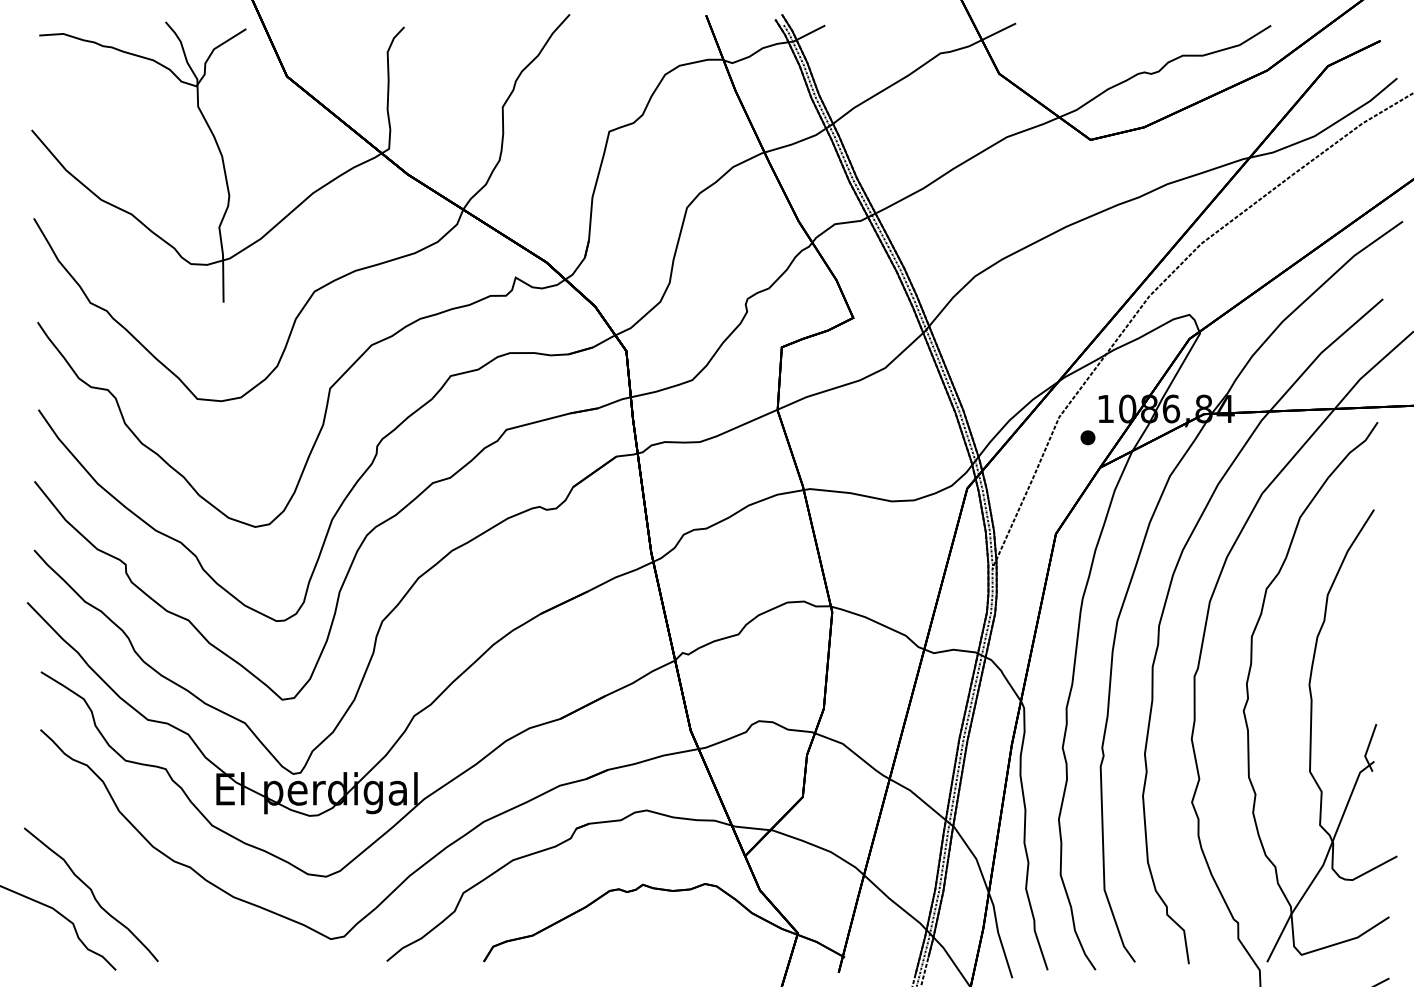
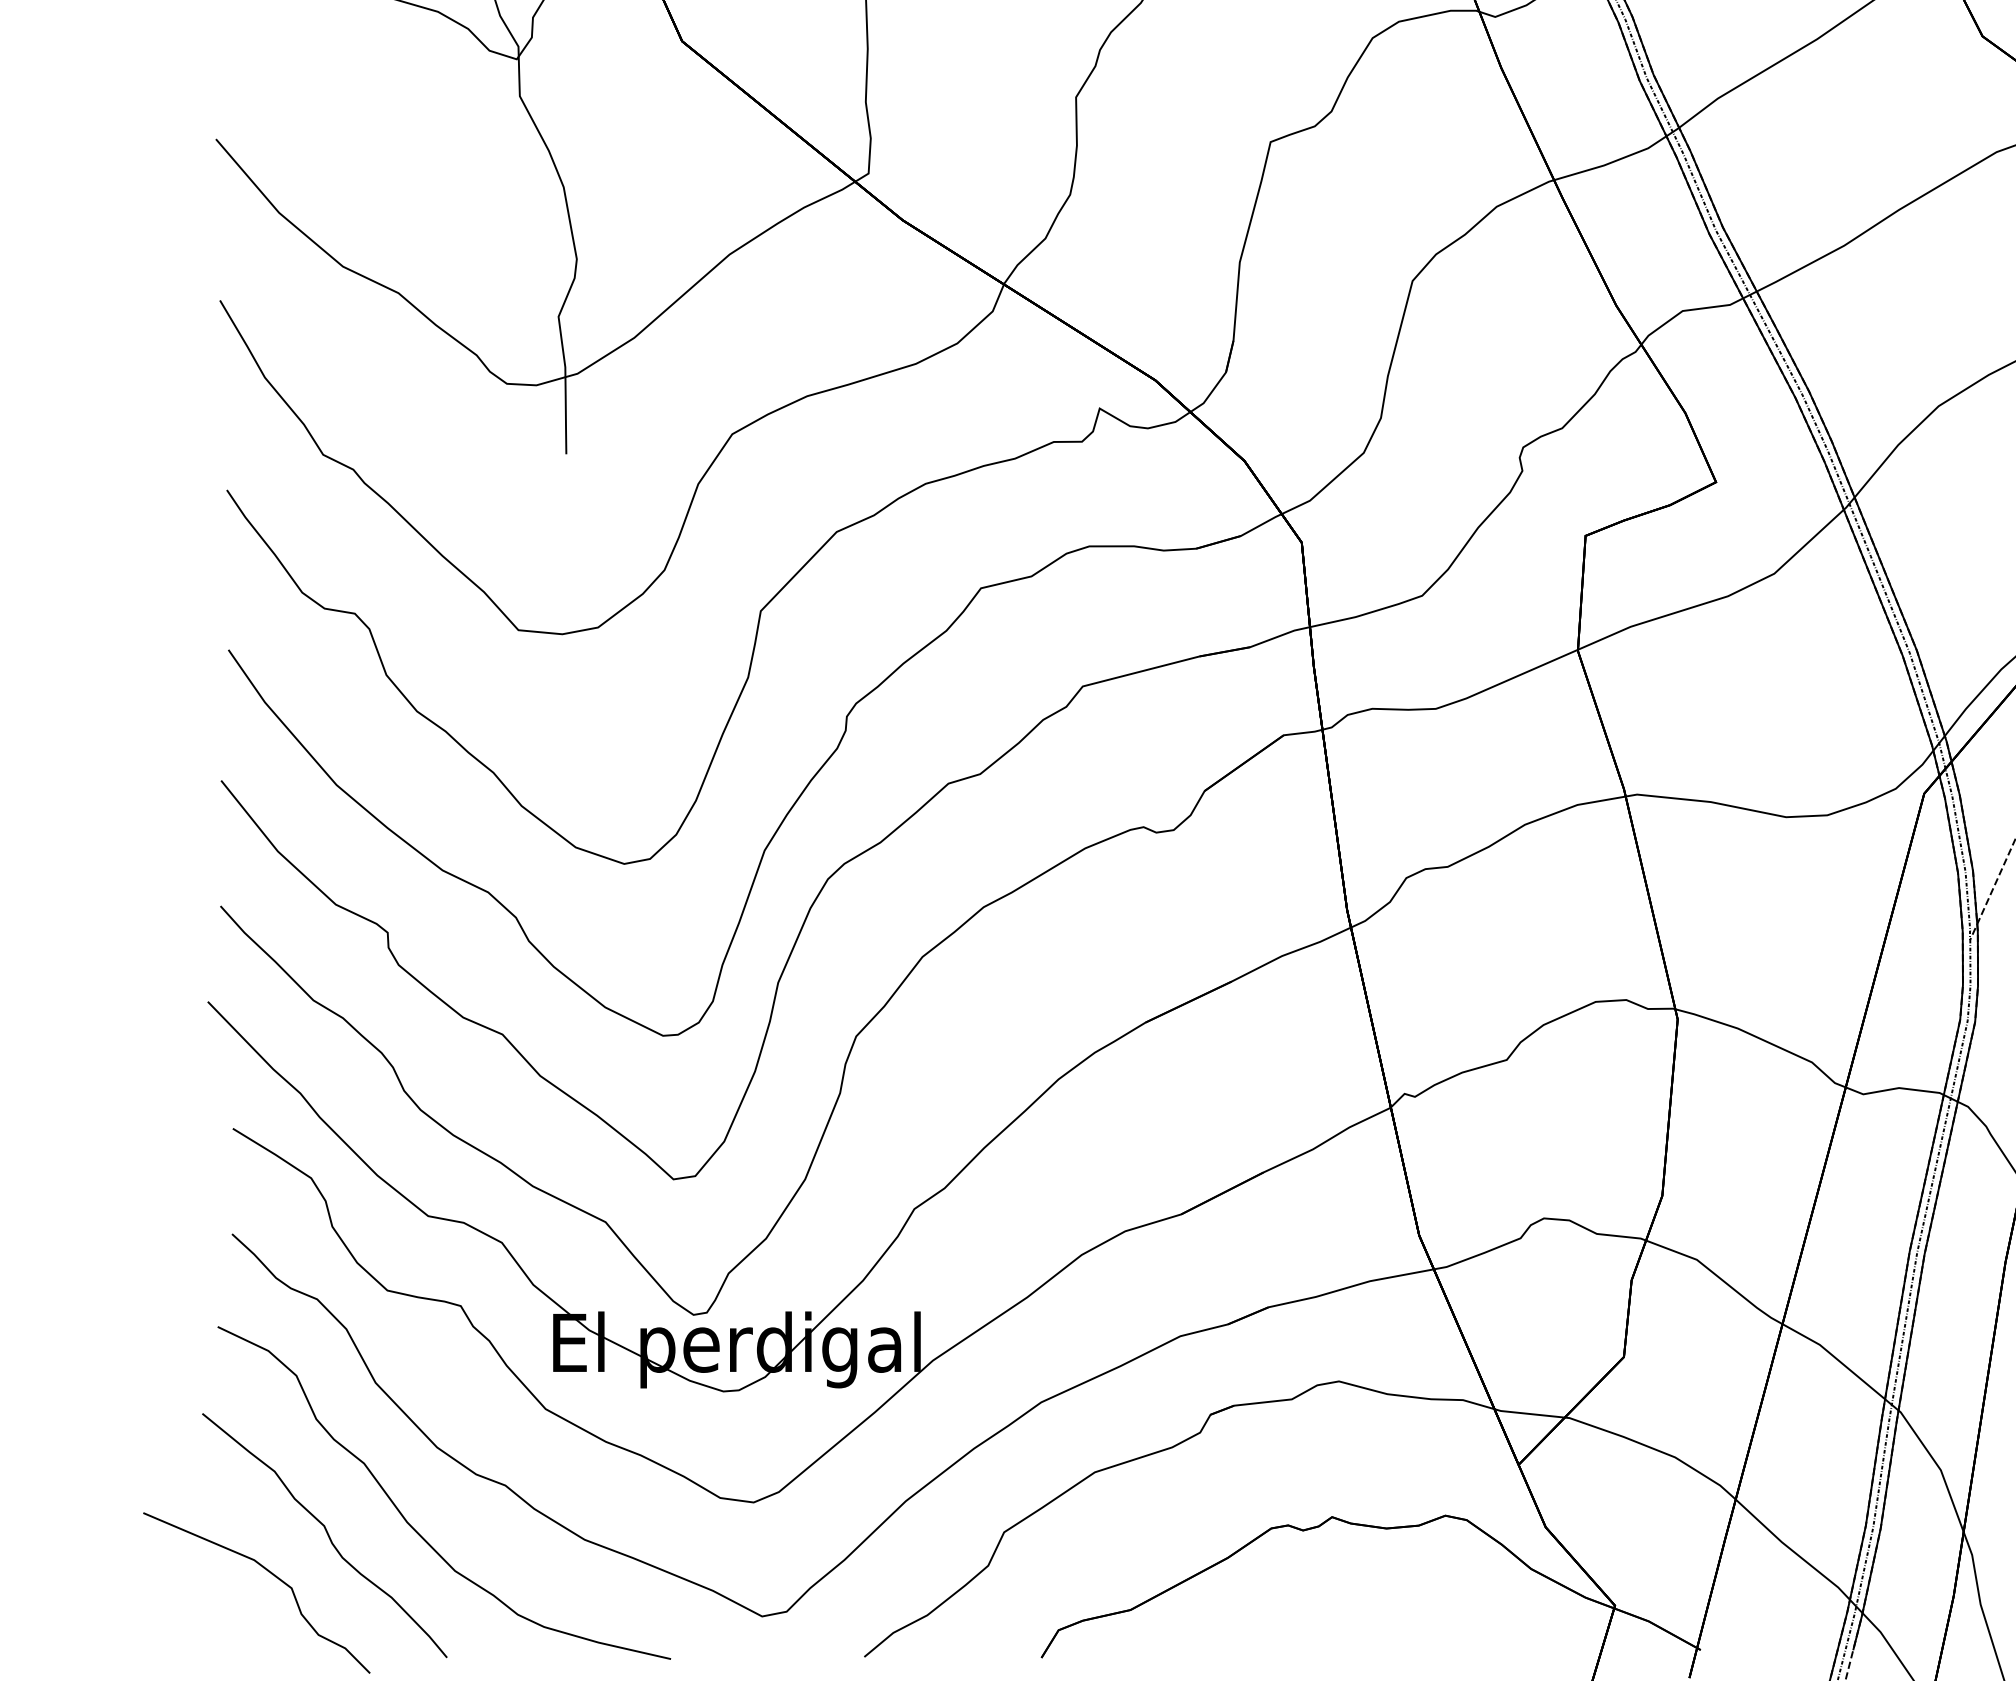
curve: (136, 885) -> (407, 1518), added

